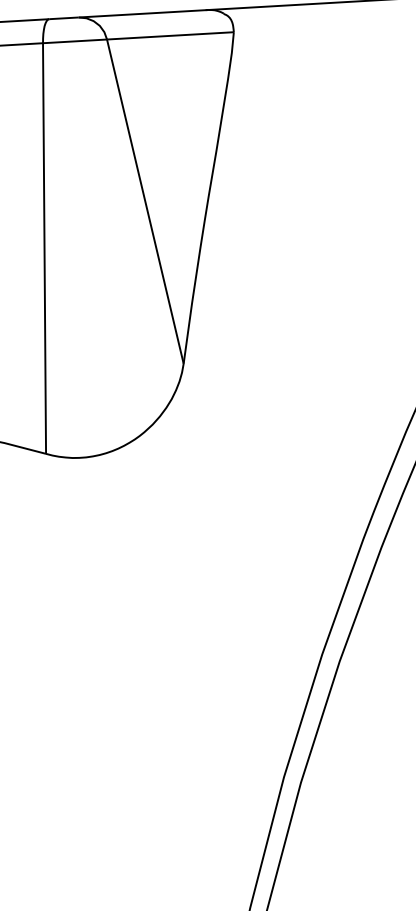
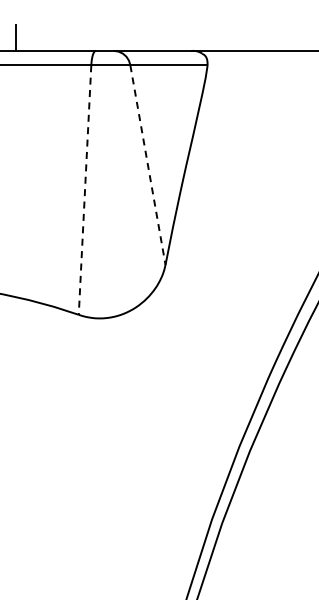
line: (146, 202) -> (148, 165), solid -> dashed
line: (45, 249) -> (85, 190), solid -> dashed

